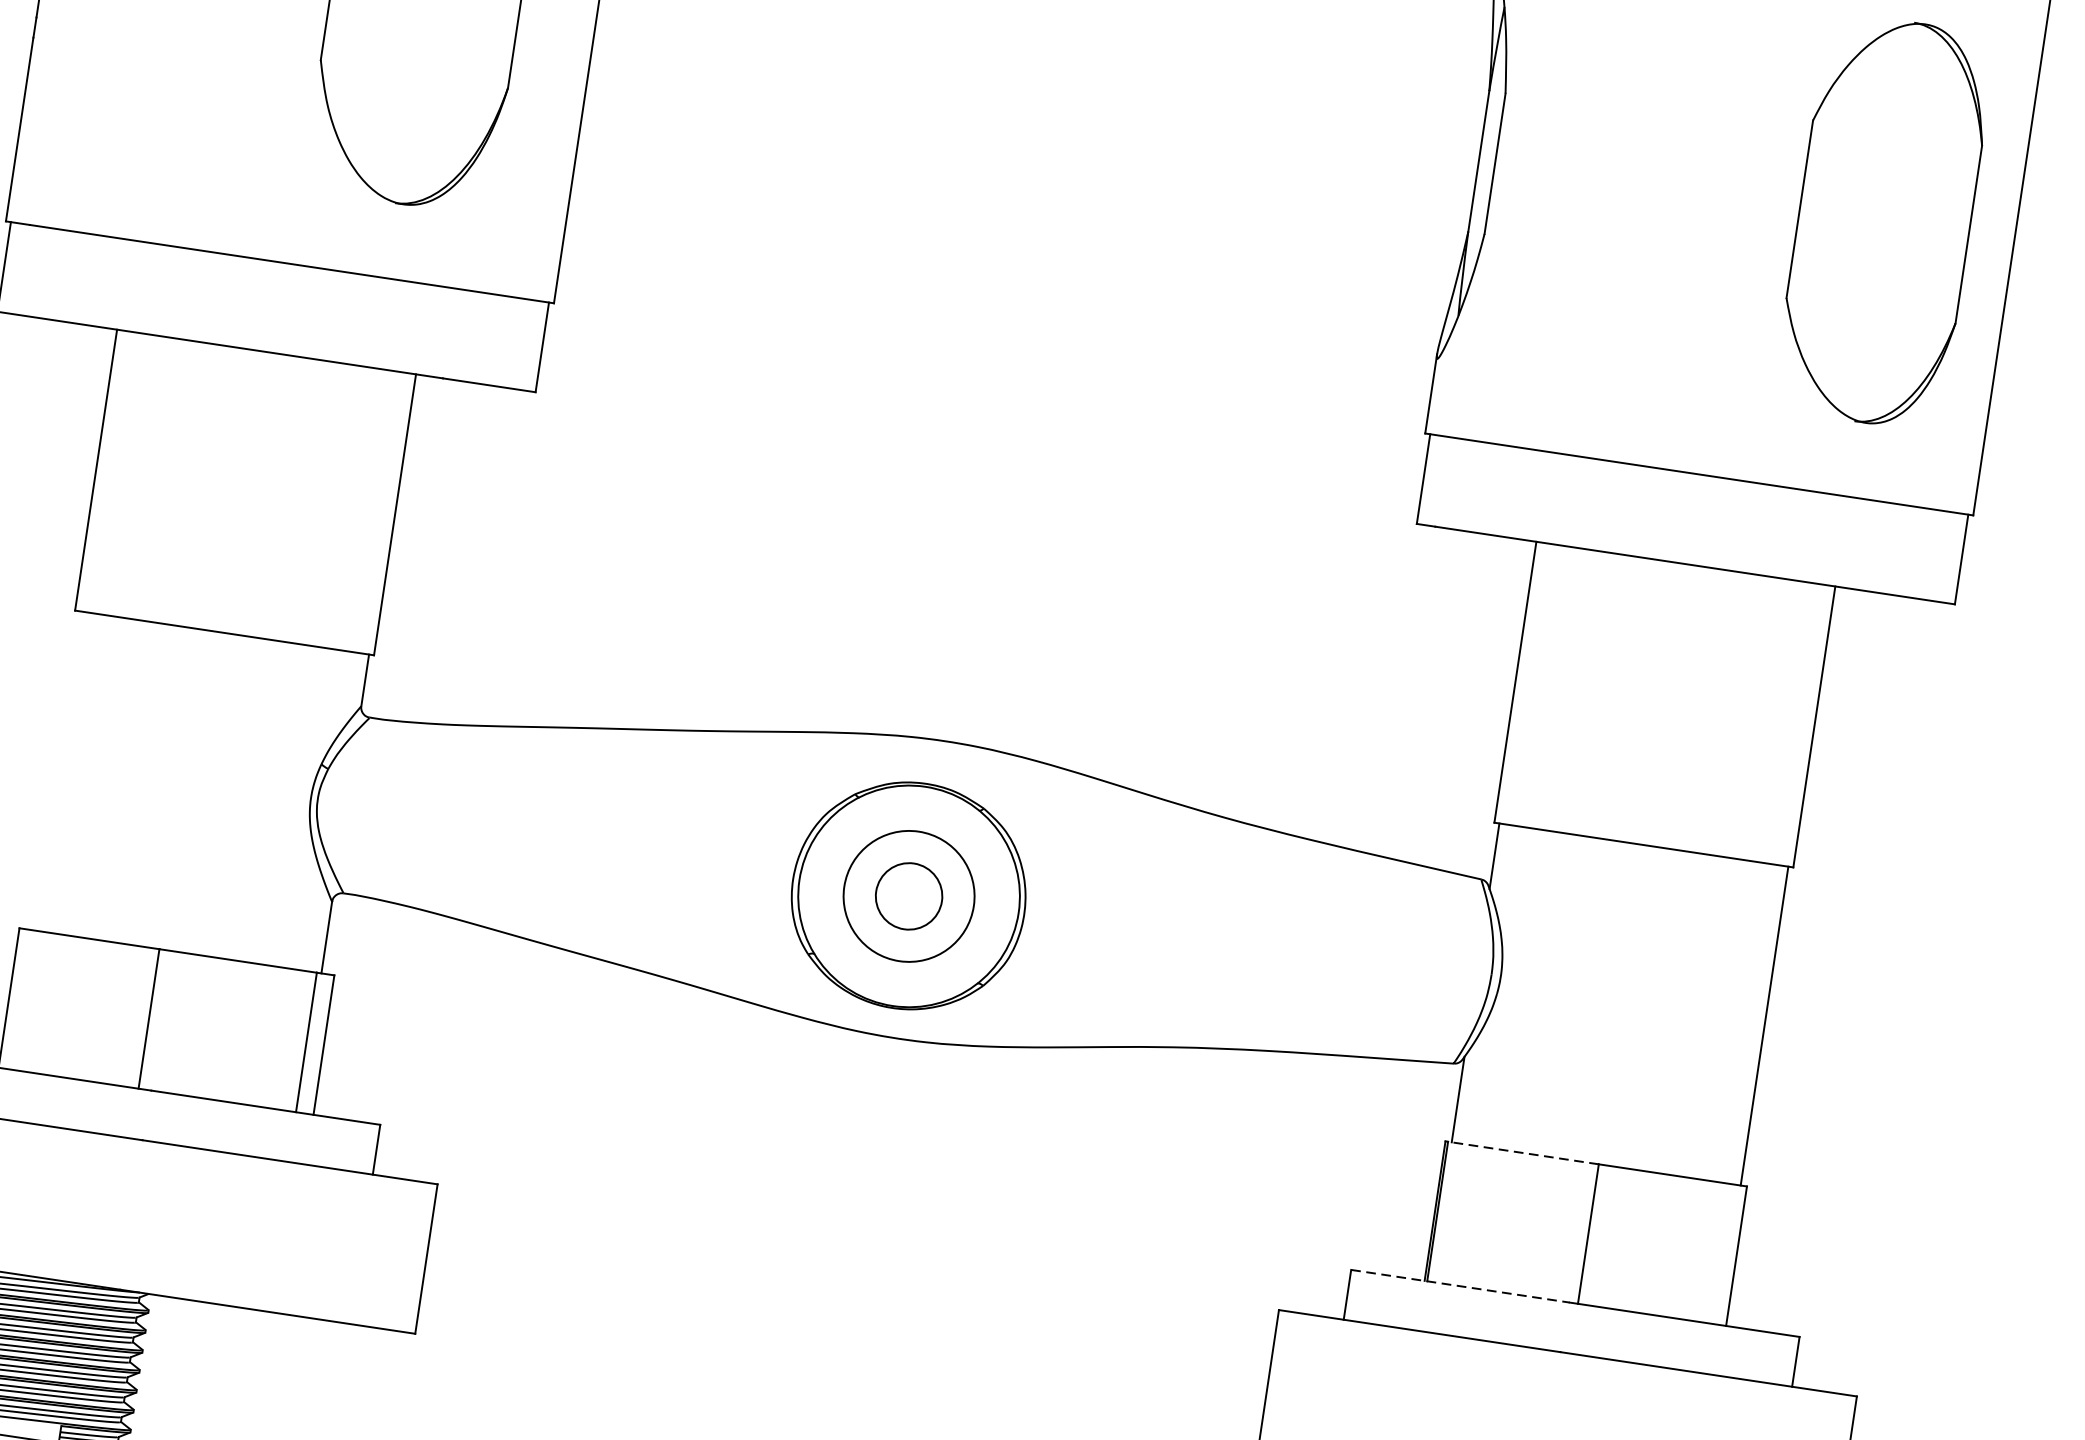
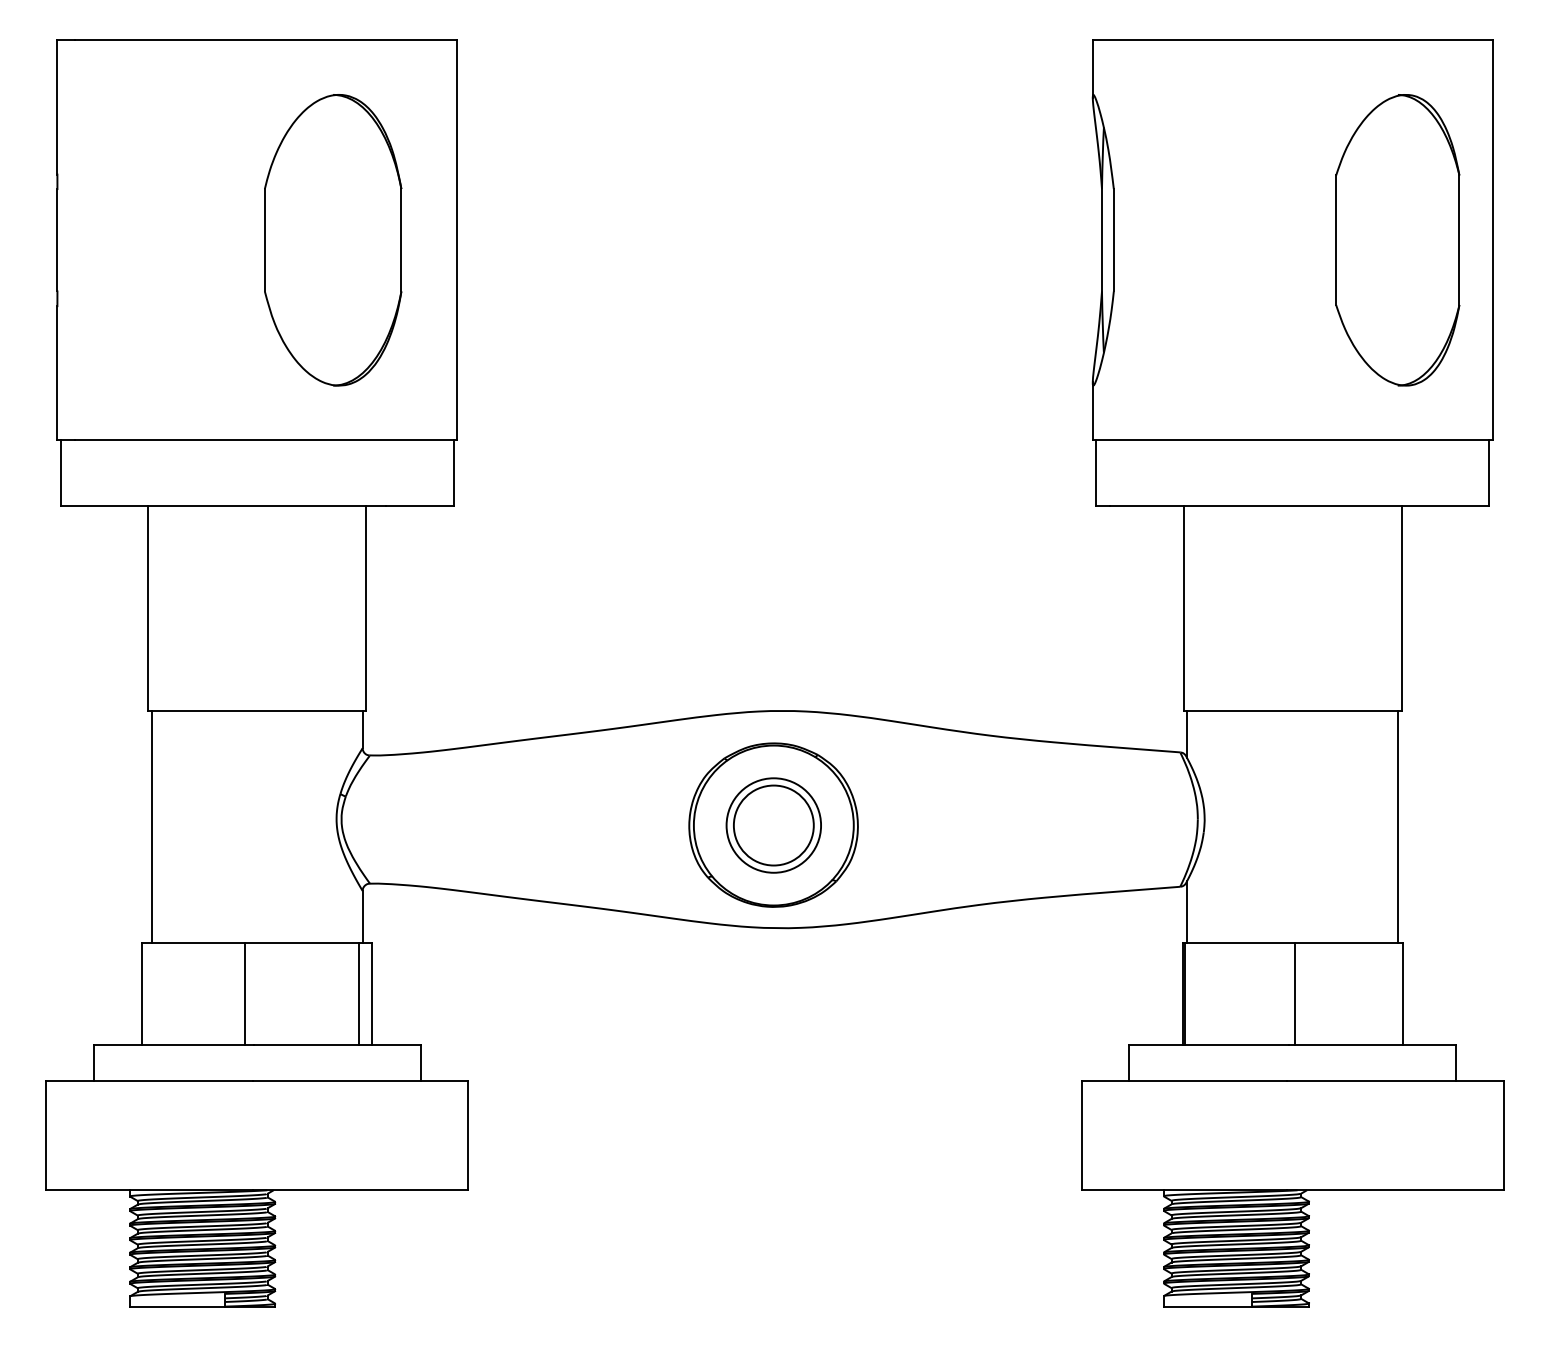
line: (55, 770) -> (151, 826), added
circle: (908, 896) -> (773, 825), size x1.67
line: (1523, 1153) -> (1239, 943), dashed -> solid
line: (1460, 1285) -> (1208, 1044), dashed -> solid

